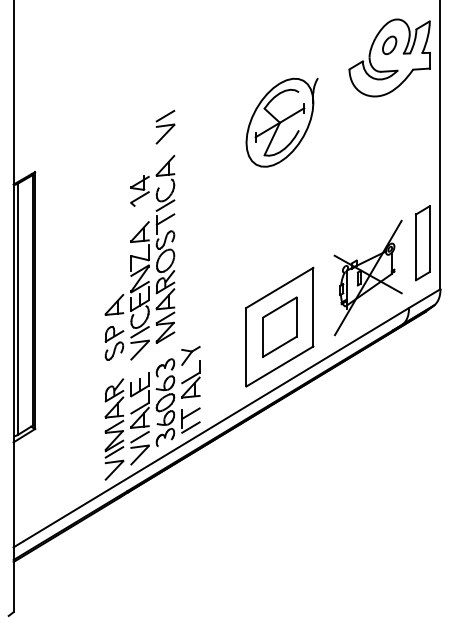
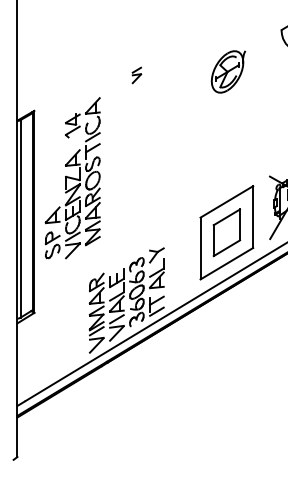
part: (281, 122) -> (228, 71), size x0.6
part: (165, 126) -> (136, 74), size x0.6
part: (139, 257) -> (72, 178), moved

